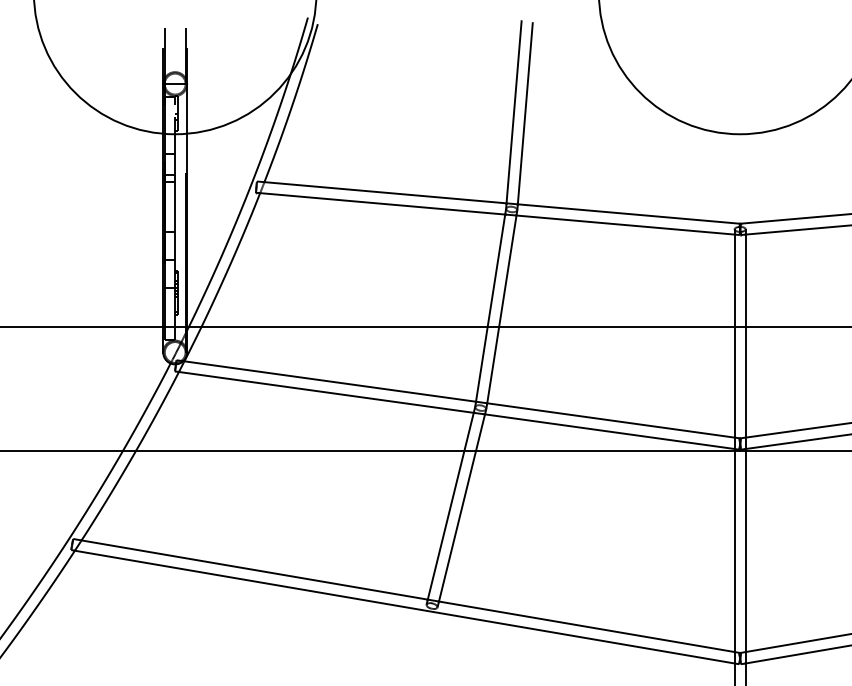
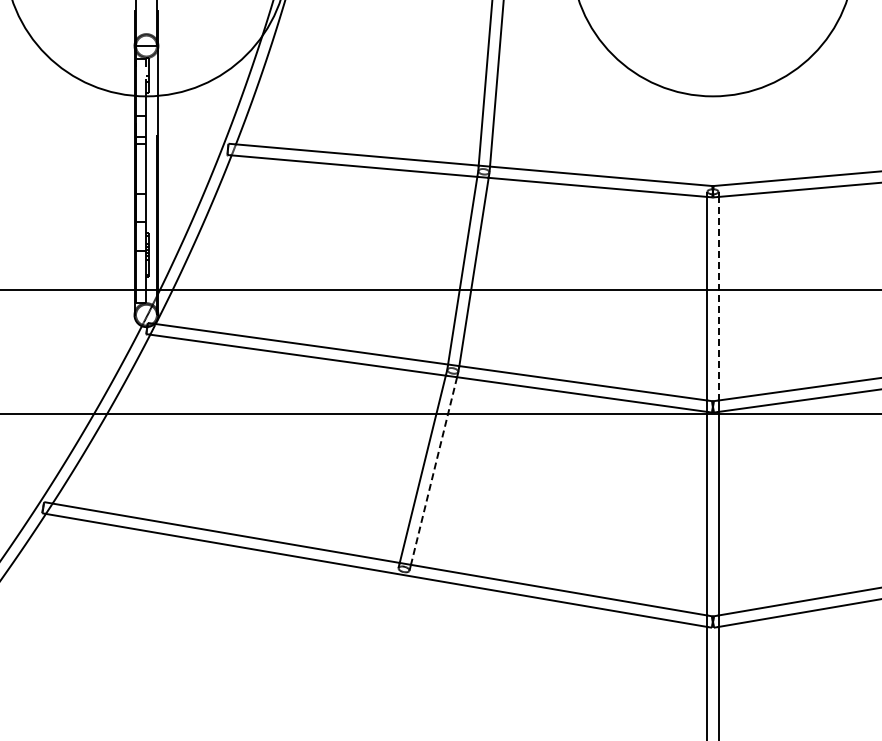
line: (745, 335) -> (718, 298), solid -> dashed
line: (461, 508) -> (433, 471), solid -> dashed

